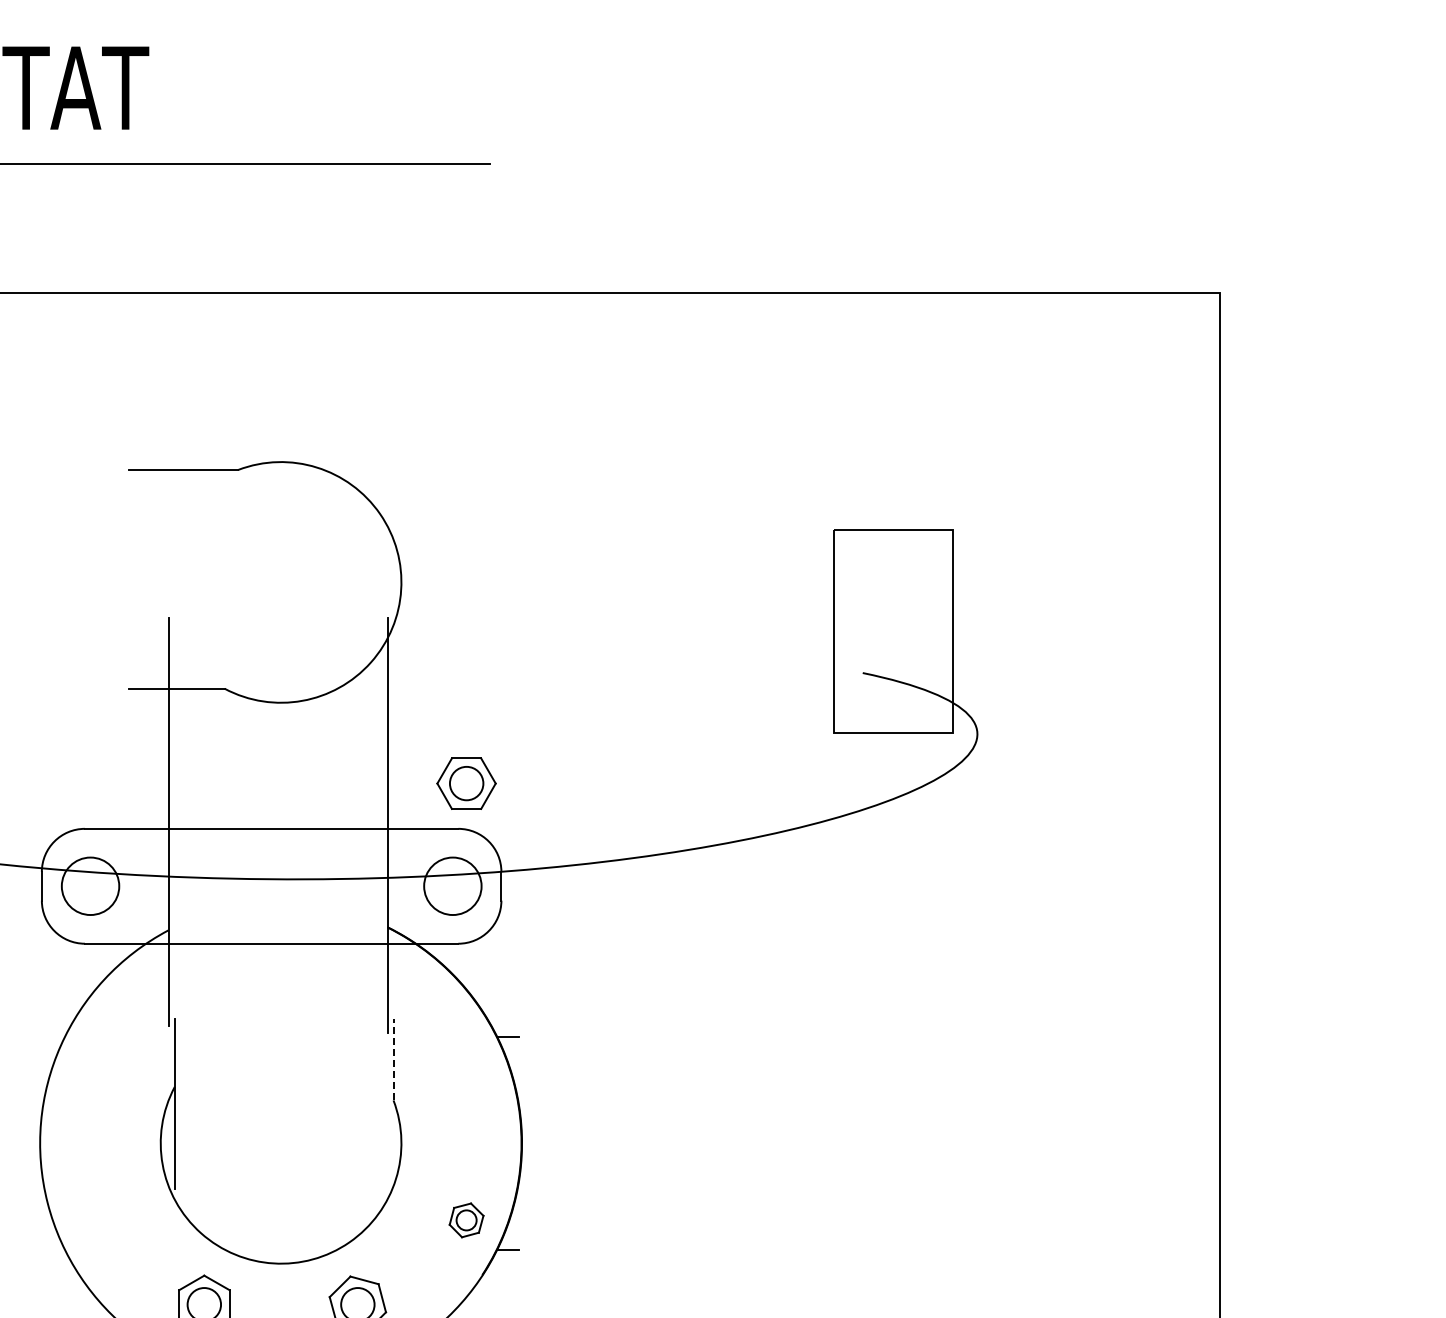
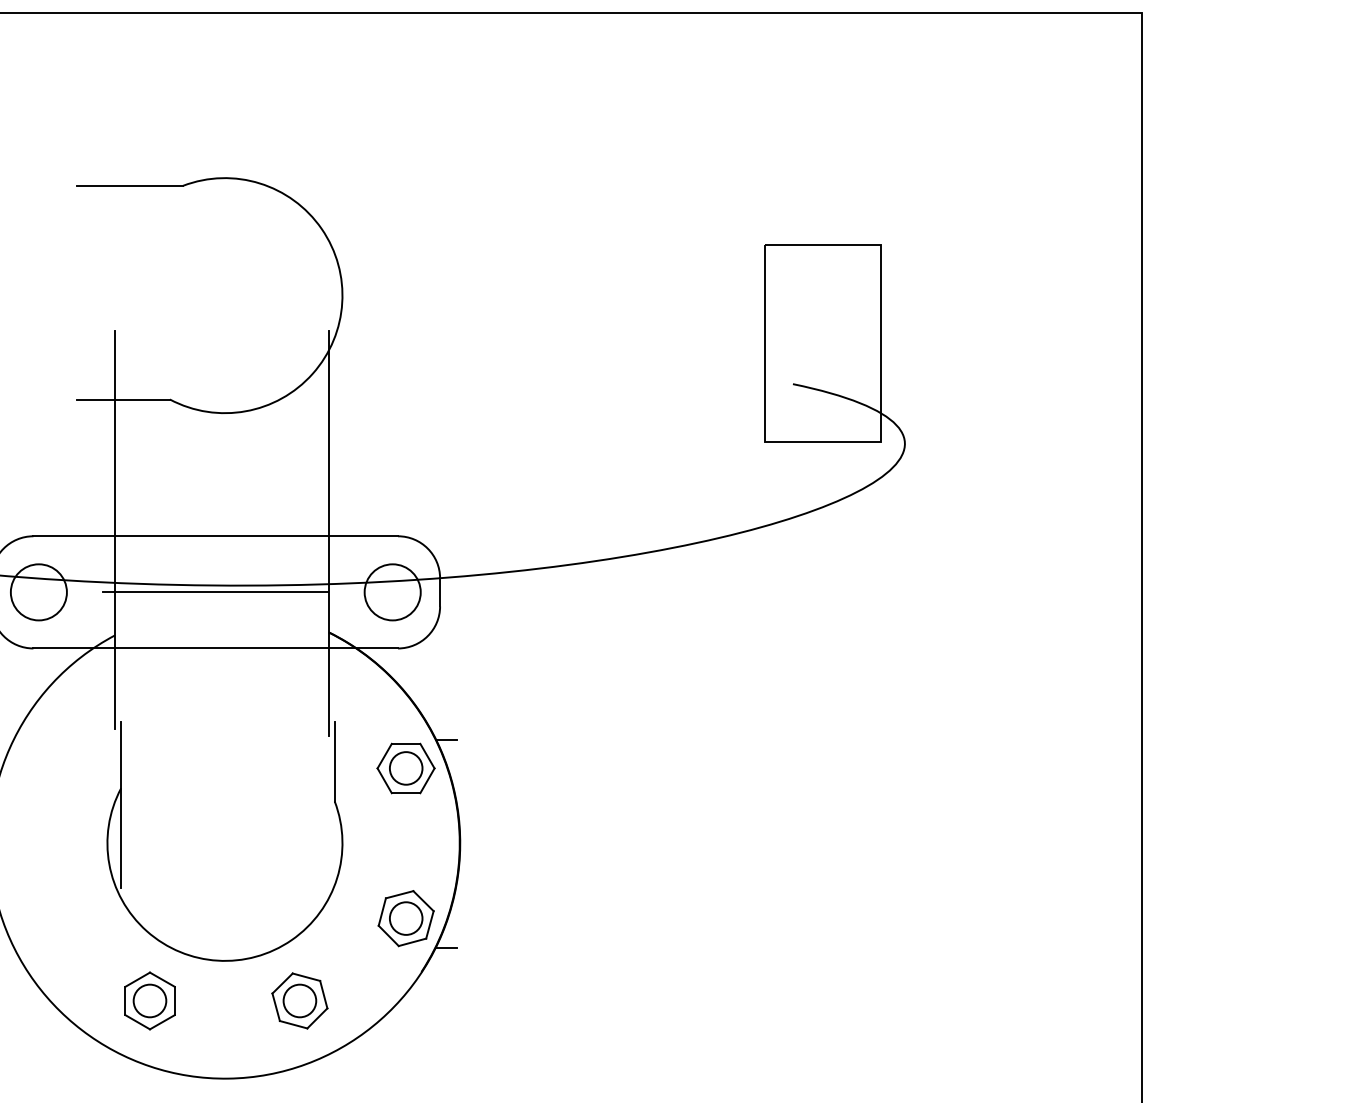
part: (466, 783) -> (406, 768), moved
line: (271, 886) -> (215, 592), added
line: (393, 1059) -> (334, 761), dashed -> solid
part: (466, 1220) -> (406, 918), size x1.67

